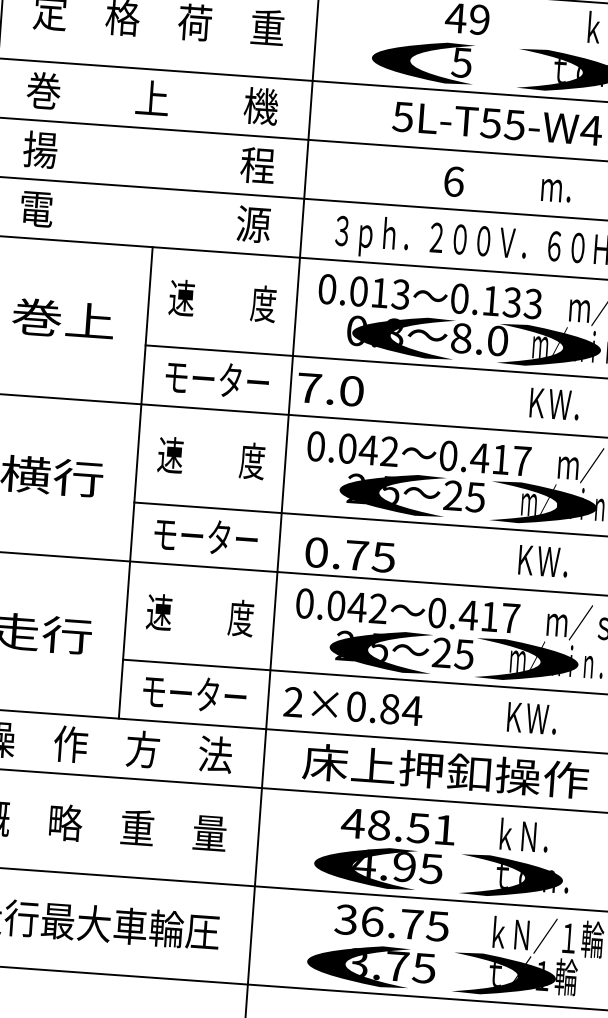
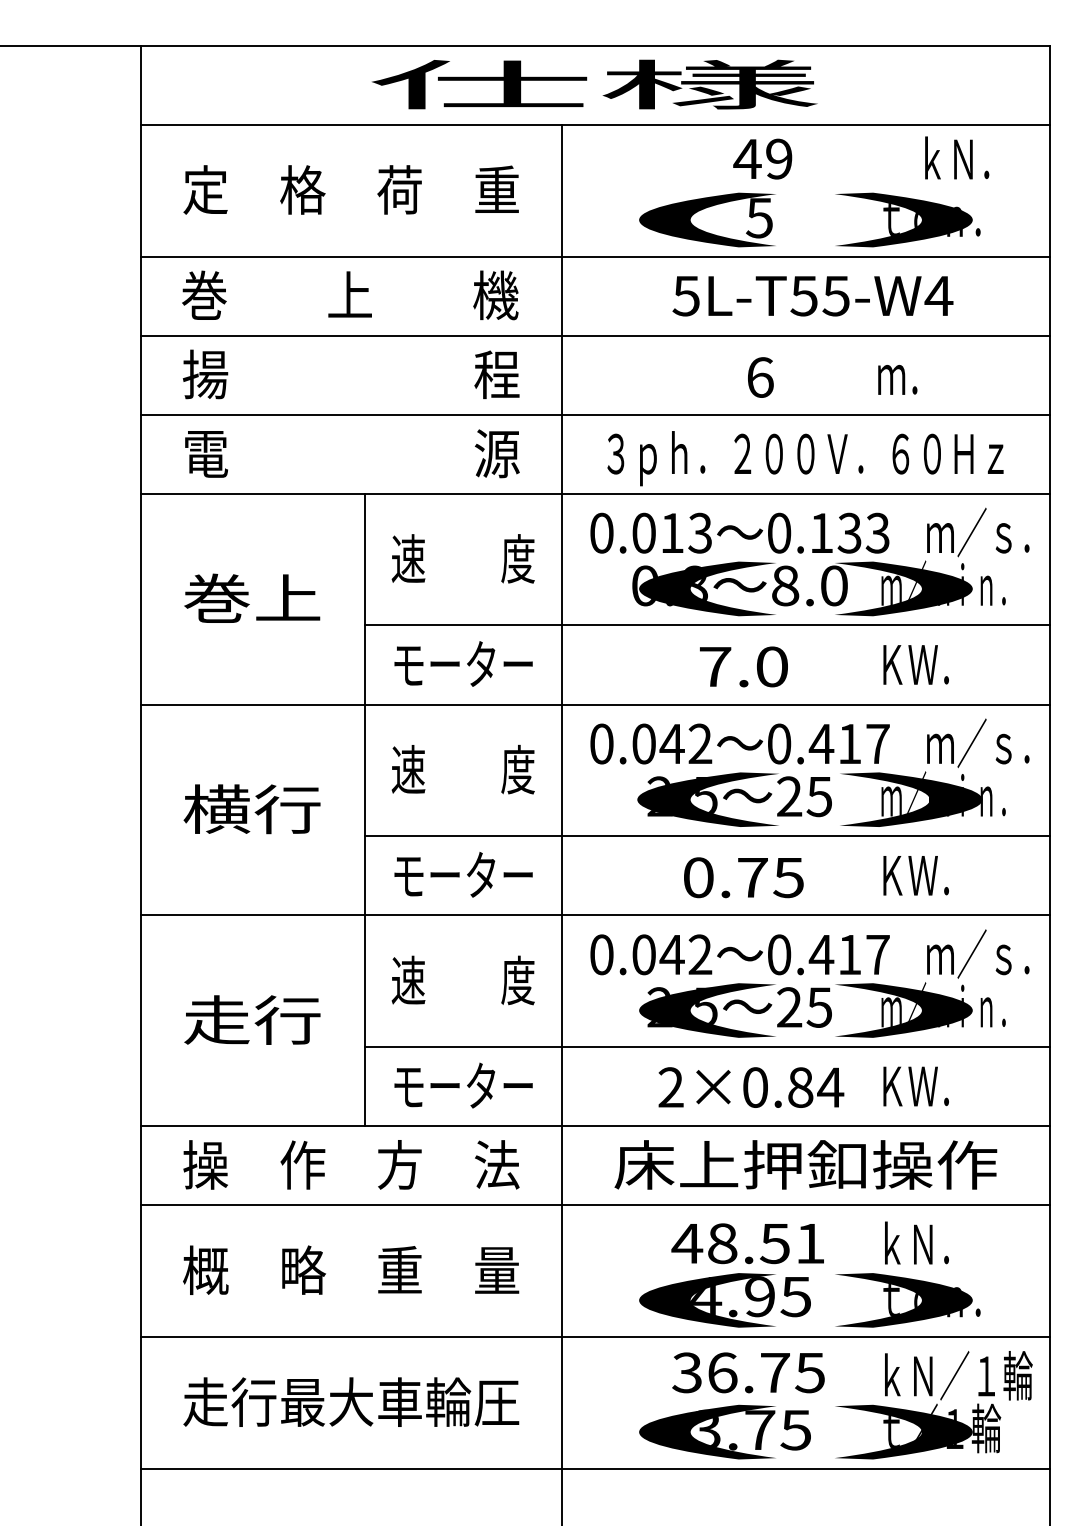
text: (330, 389) -> (743, 666), moved
text: (350, 554) -> (743, 877), moved
text: (353, 706) -> (751, 1087), moved

